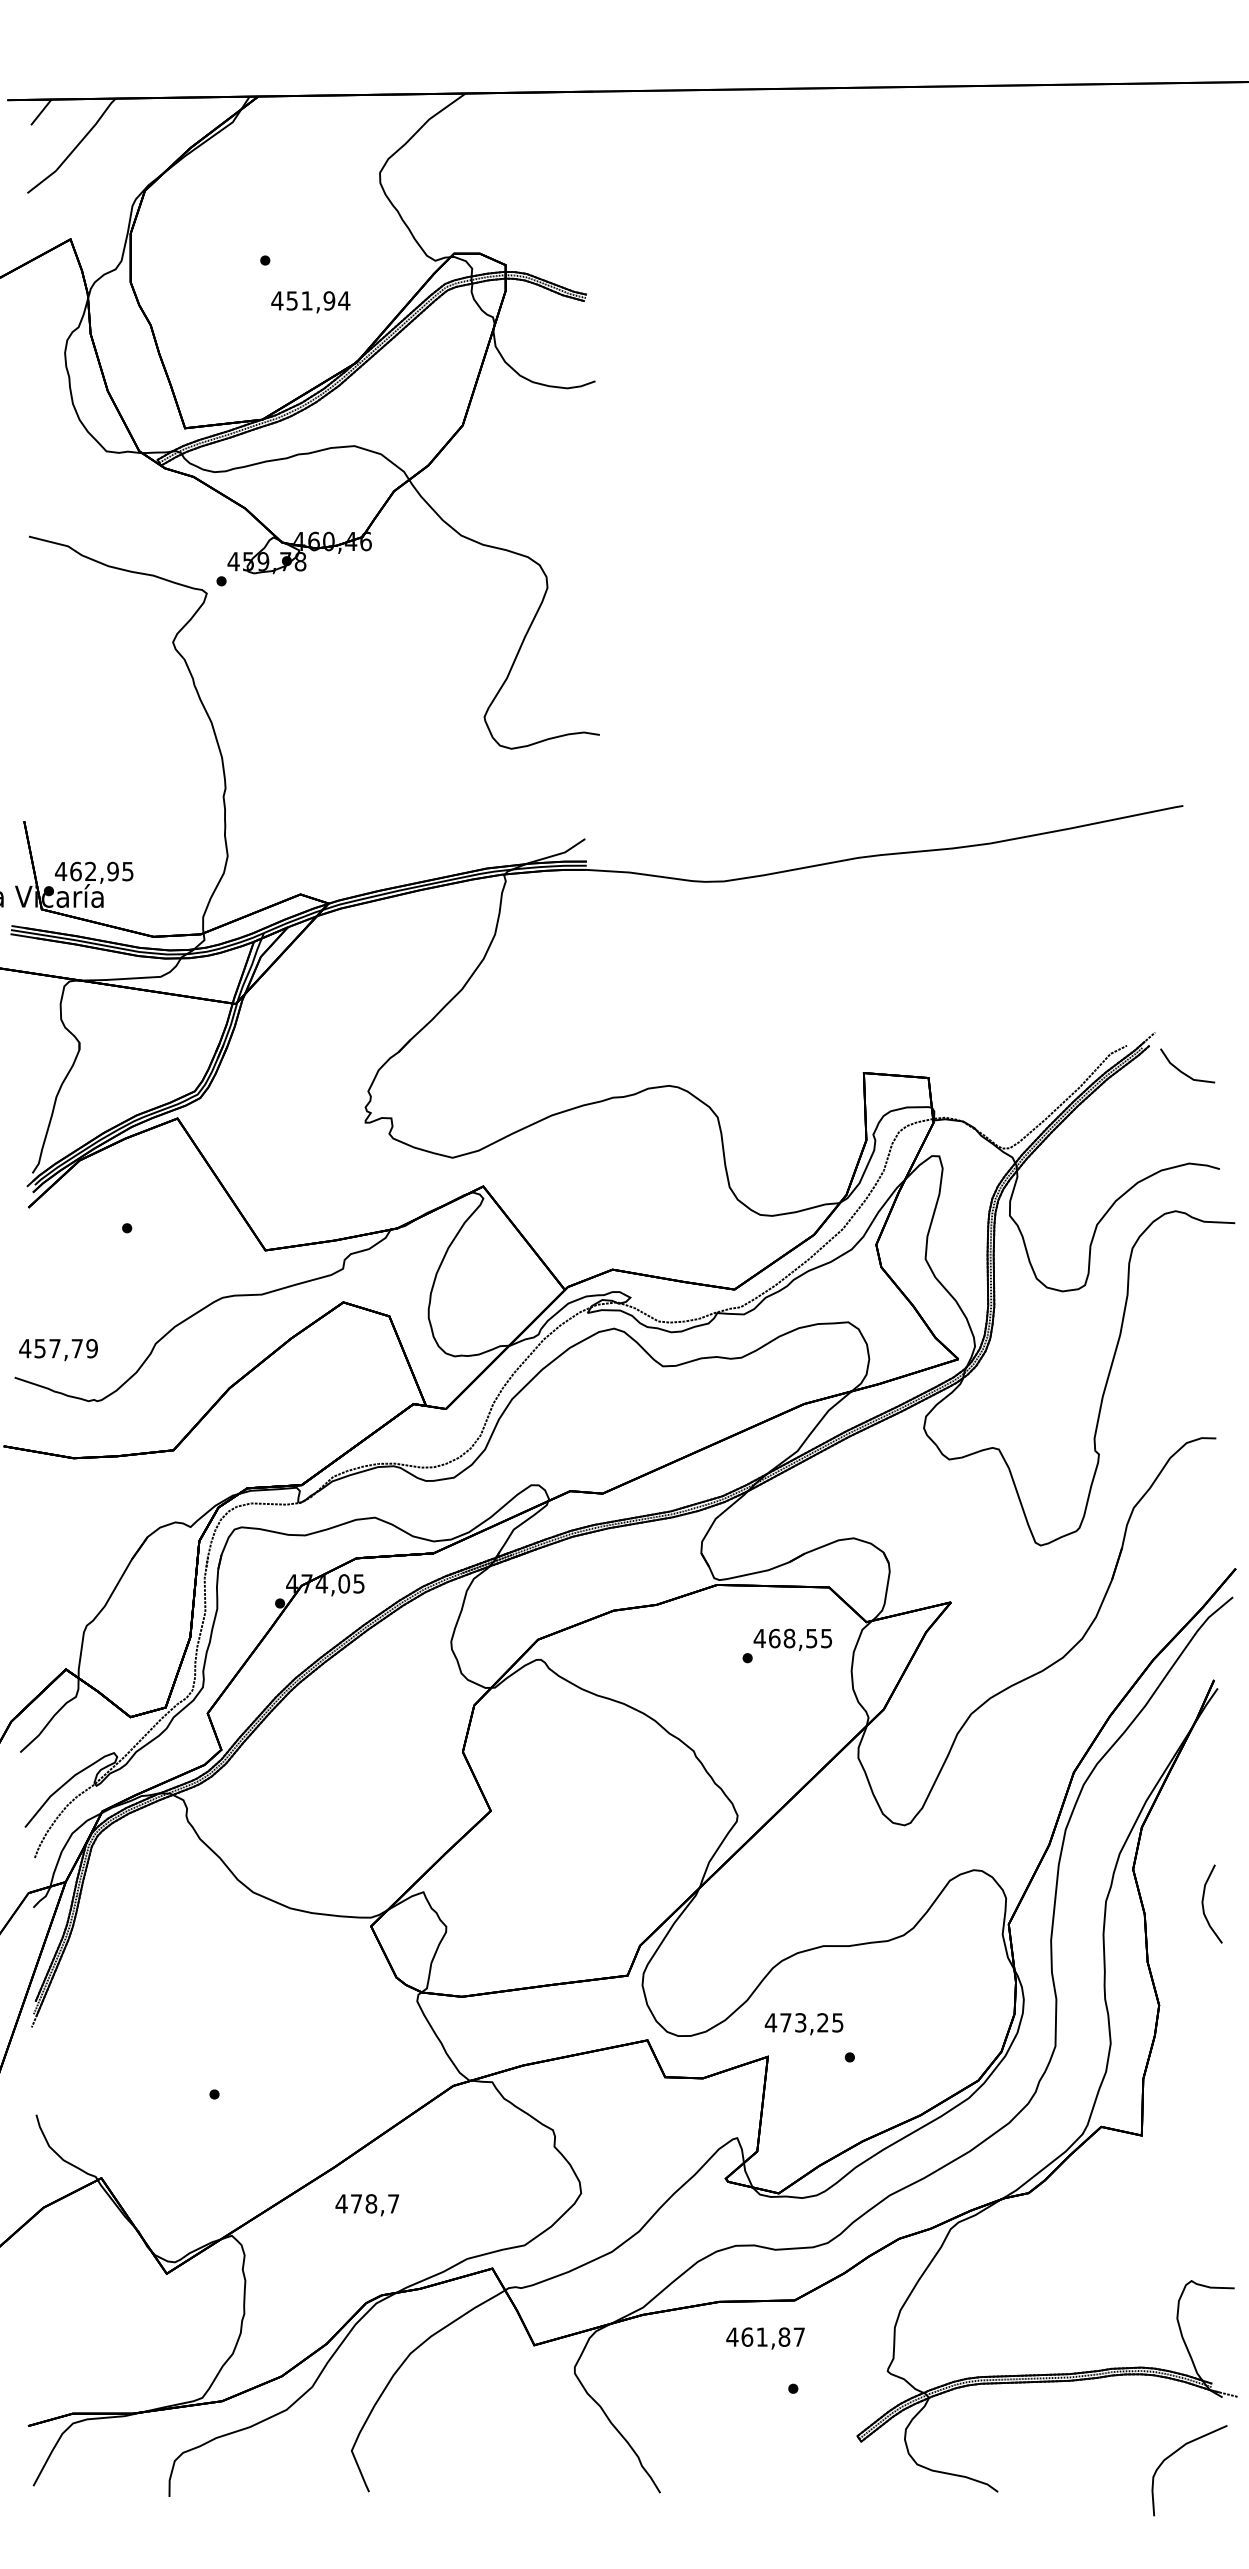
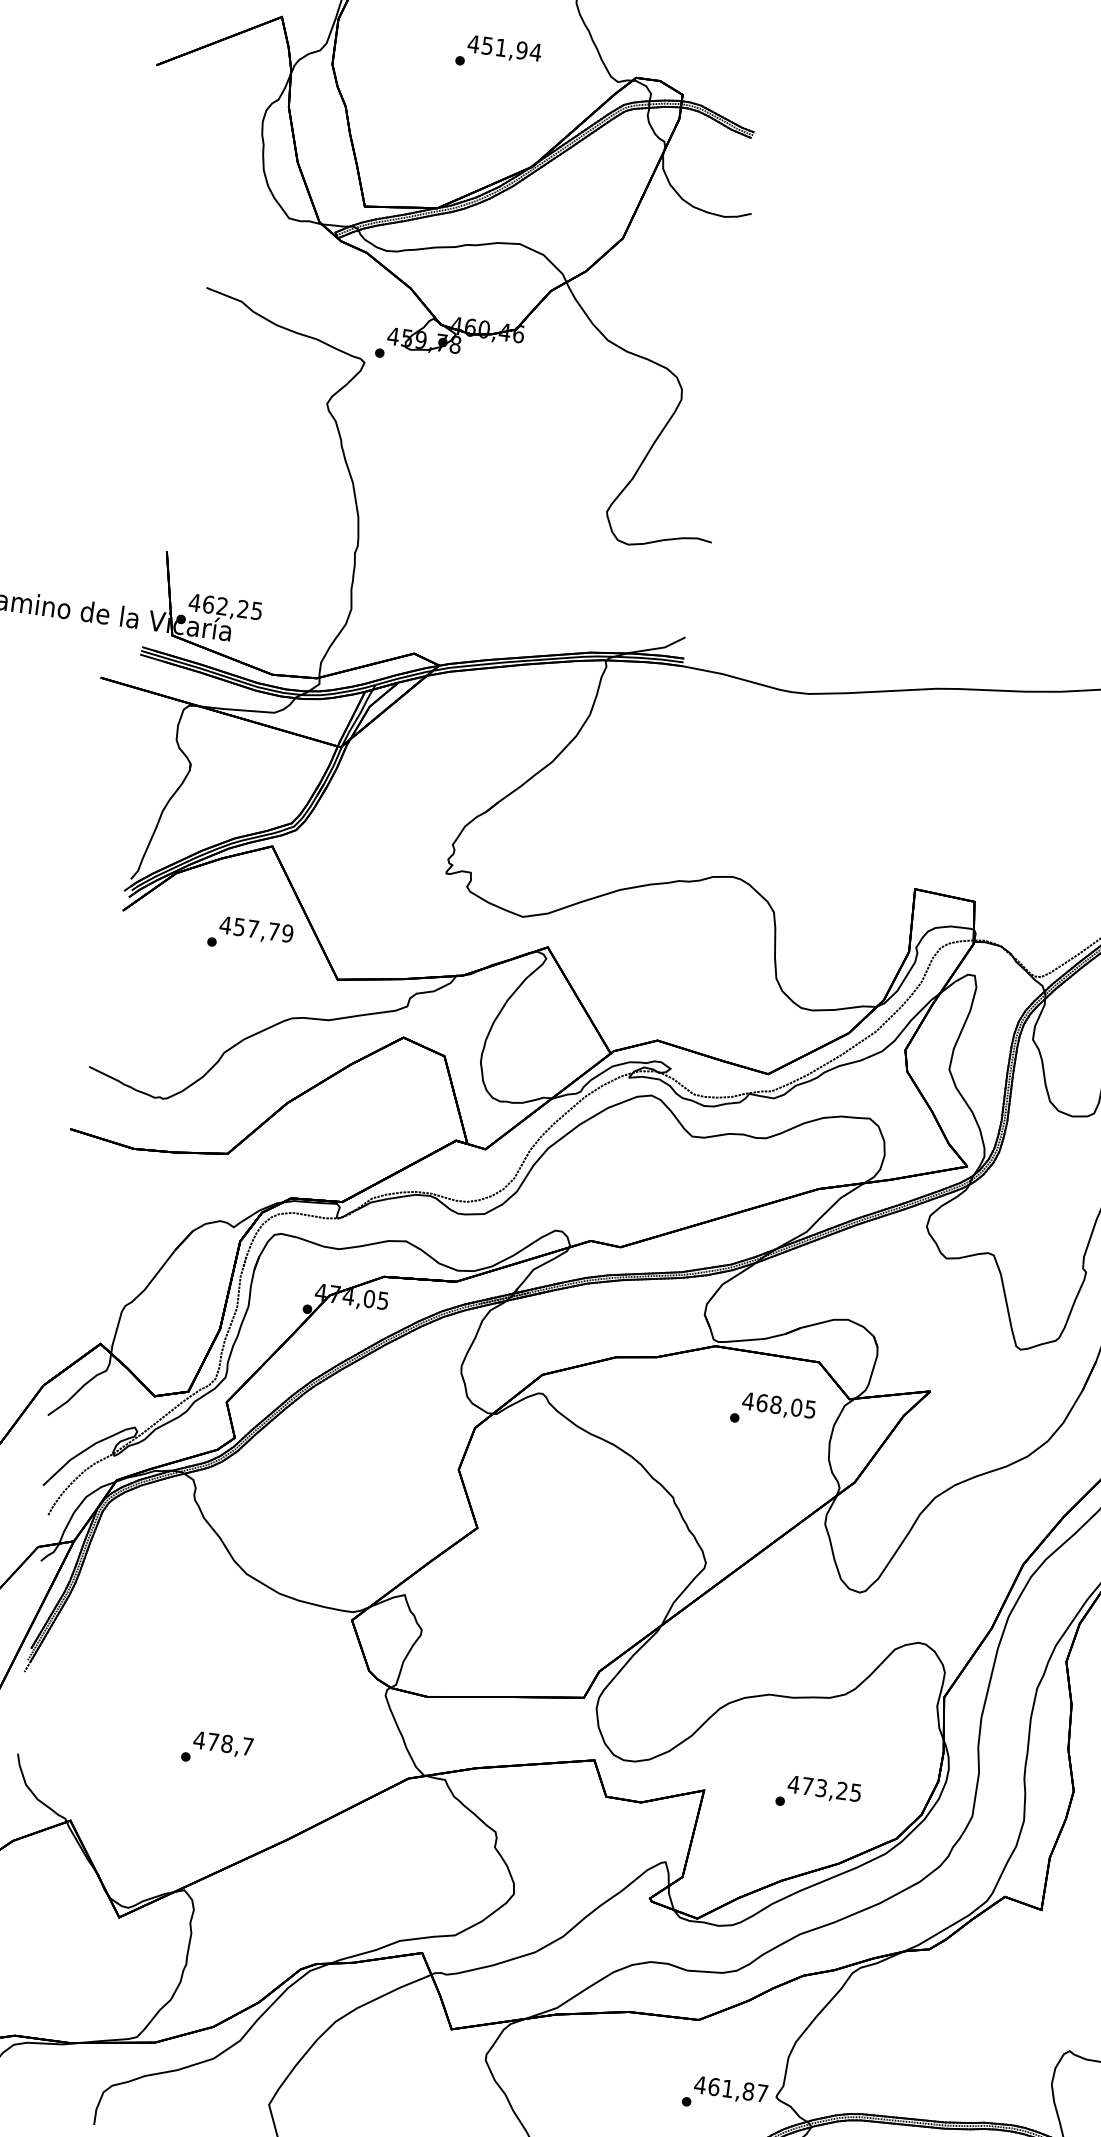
text: (310, 302) -> (504, 49), moved
text: (112, 871) -> (242, 609), 462,95 -> 462,25
text: (58, 1350) -> (256, 931), moved
text: (811, 1638) -> (796, 1407), 468,55 -> 468,05
text: (803, 2024) -> (823, 1790), moved
text: (367, 2205) -> (223, 1744), moved
text: (765, 2338) -> (730, 2090), moved

